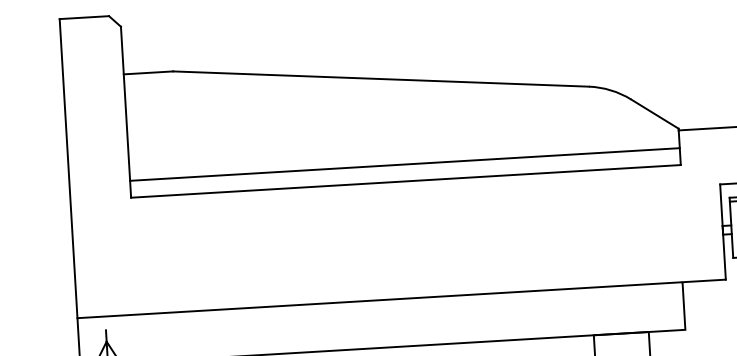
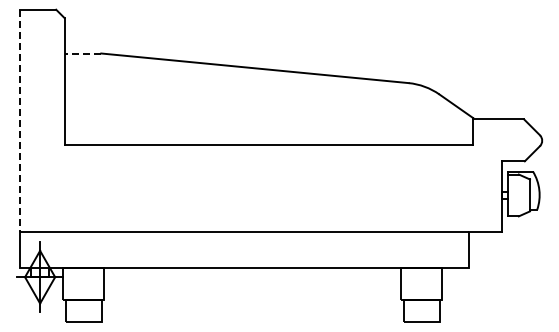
line: (147, 72) -> (82, 53), solid -> dashed
line: (404, 164) -> (268, 132), removed
line: (68, 169) -> (19, 121), solid -> dashed

